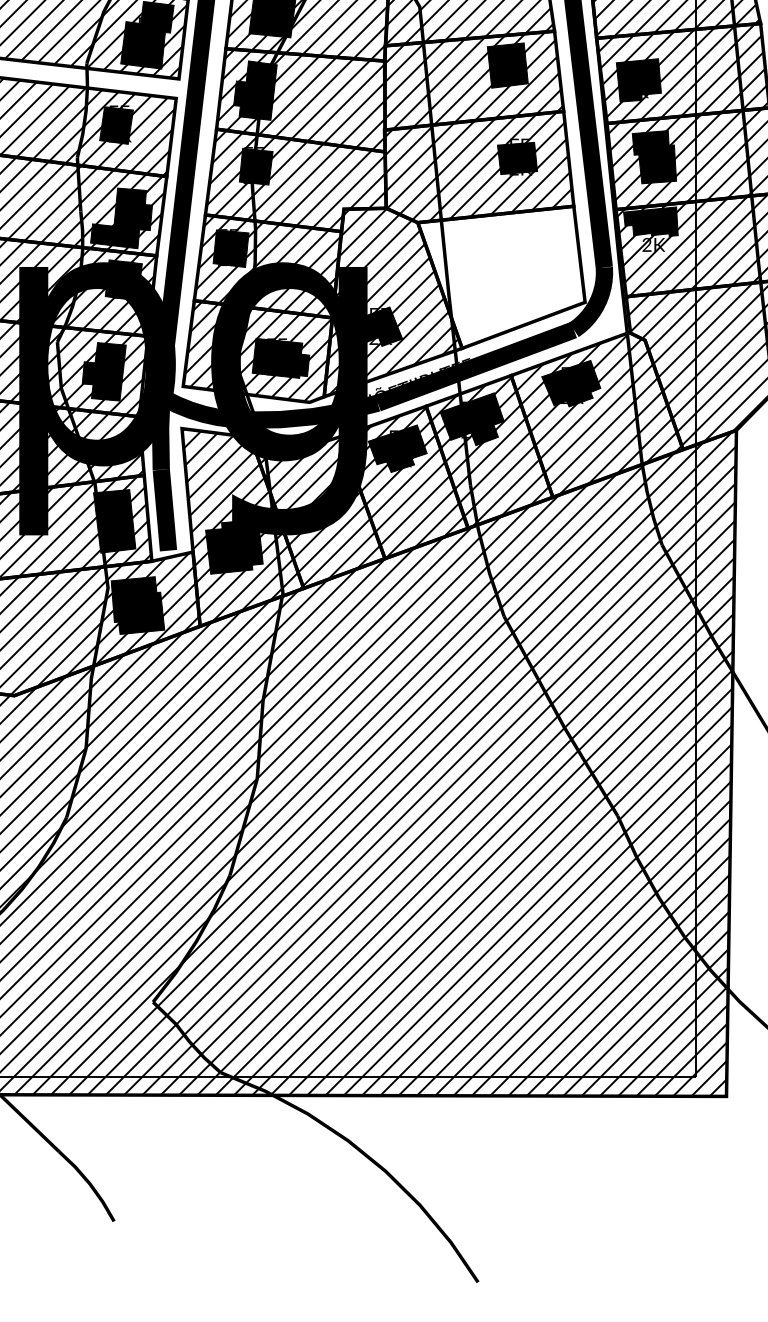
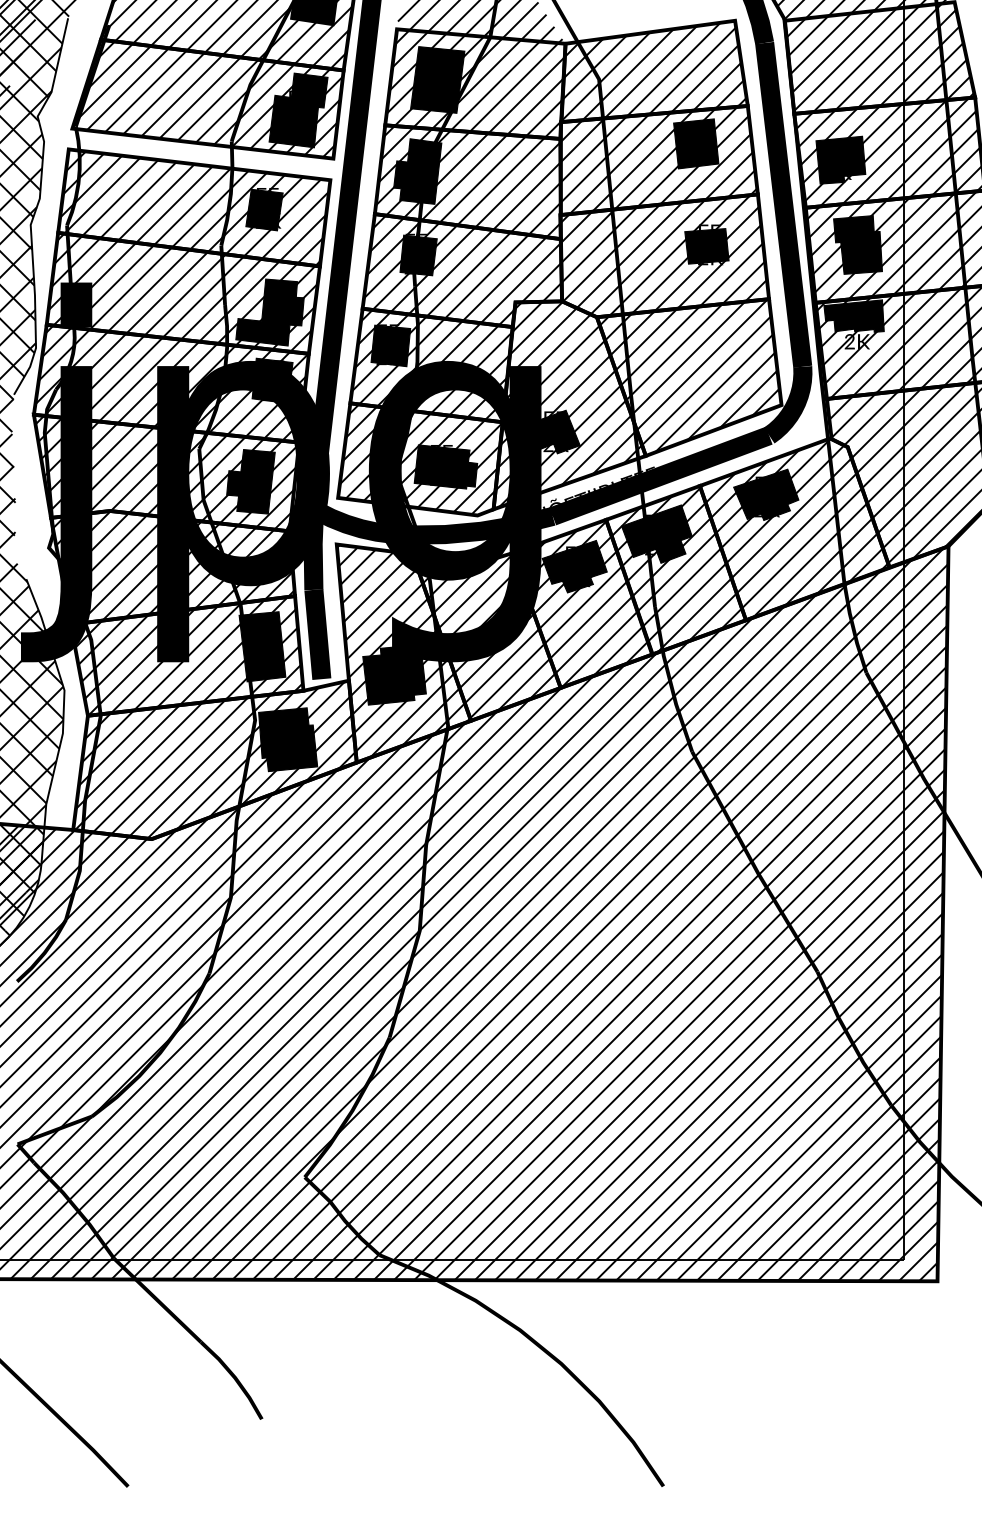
hatch: (501, 275) -> (689, 375), added

